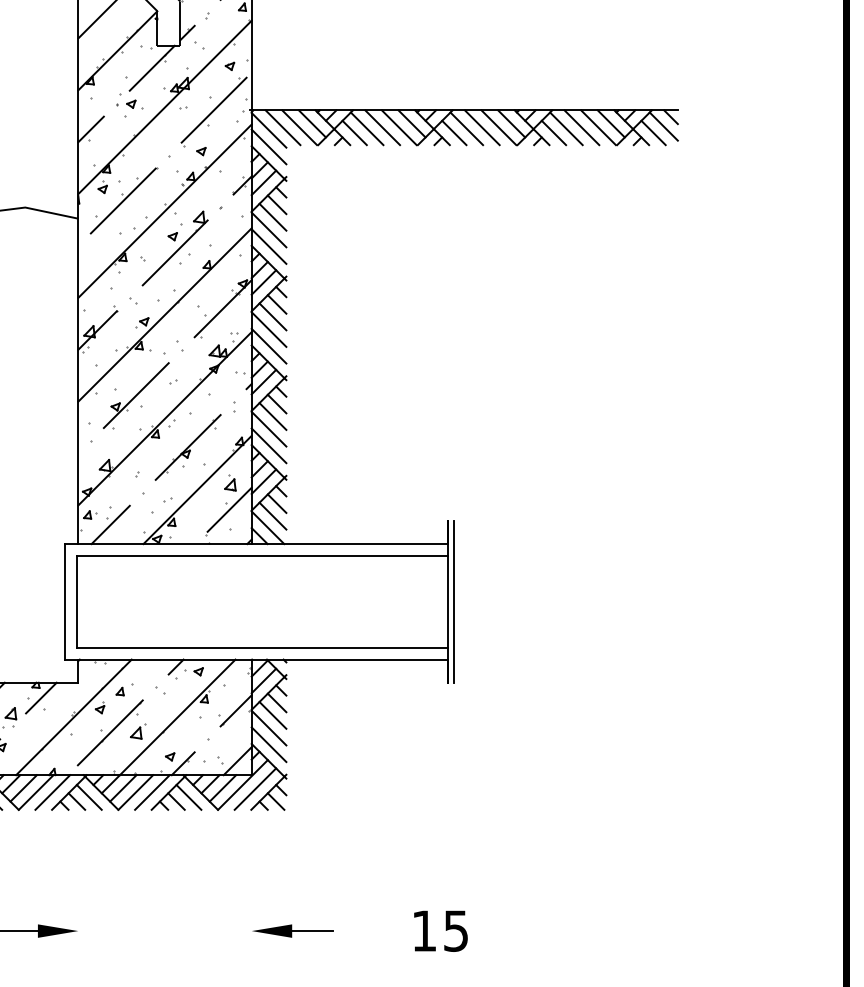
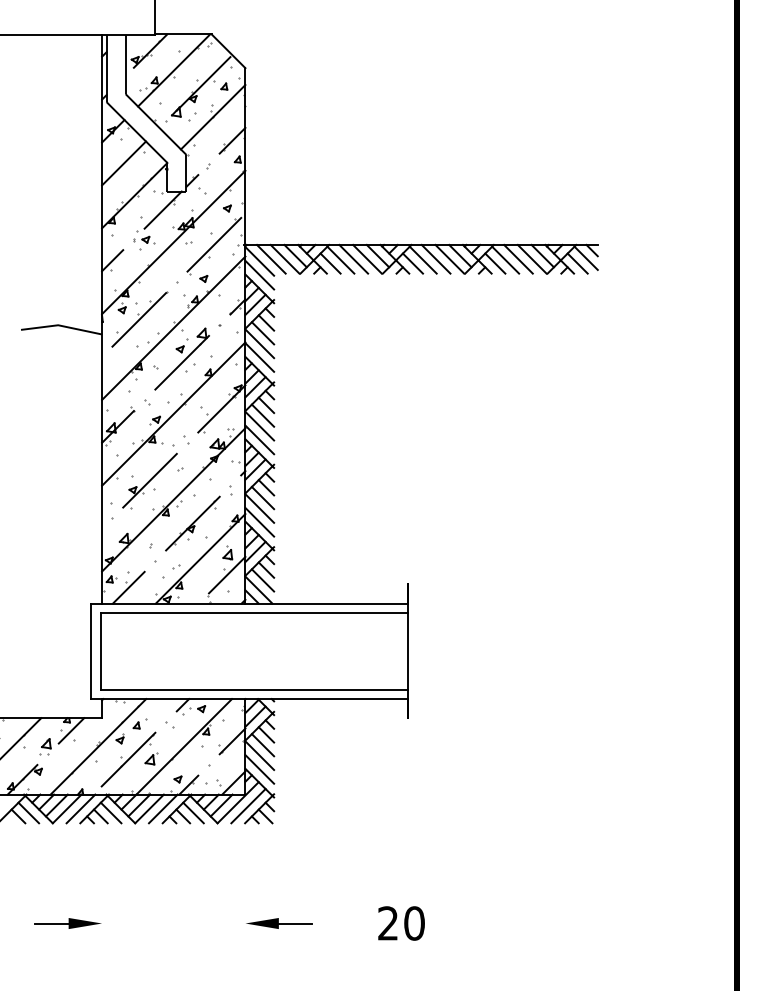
line: (453, 602) -> (412, 651), removed
text: (440, 931) -> (401, 923), 15 -> 20

